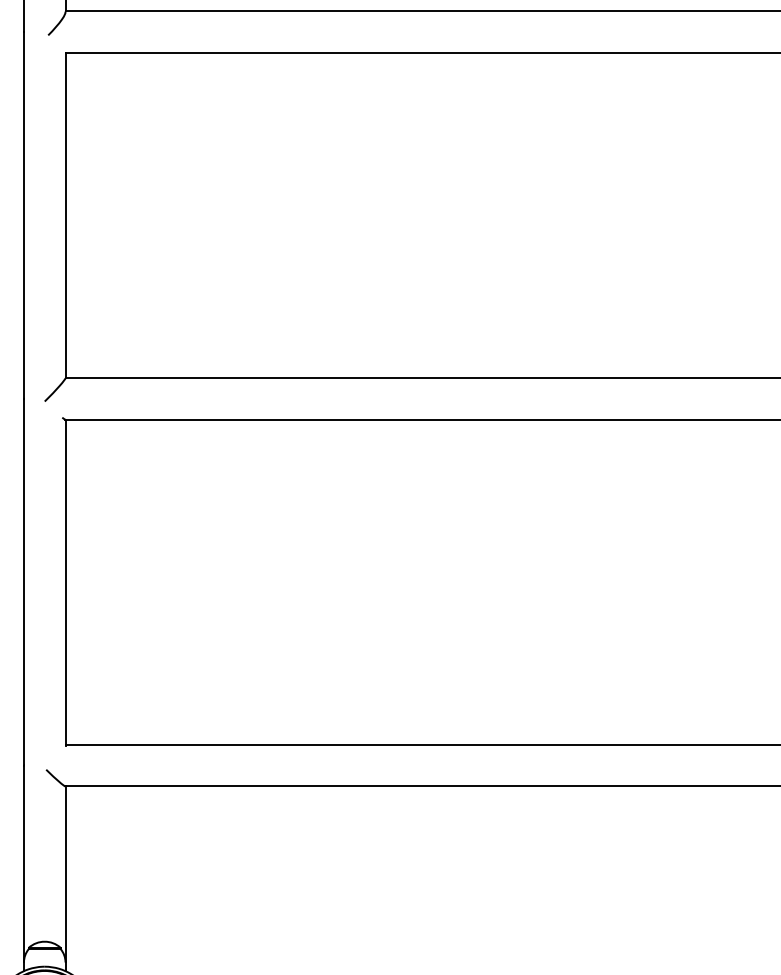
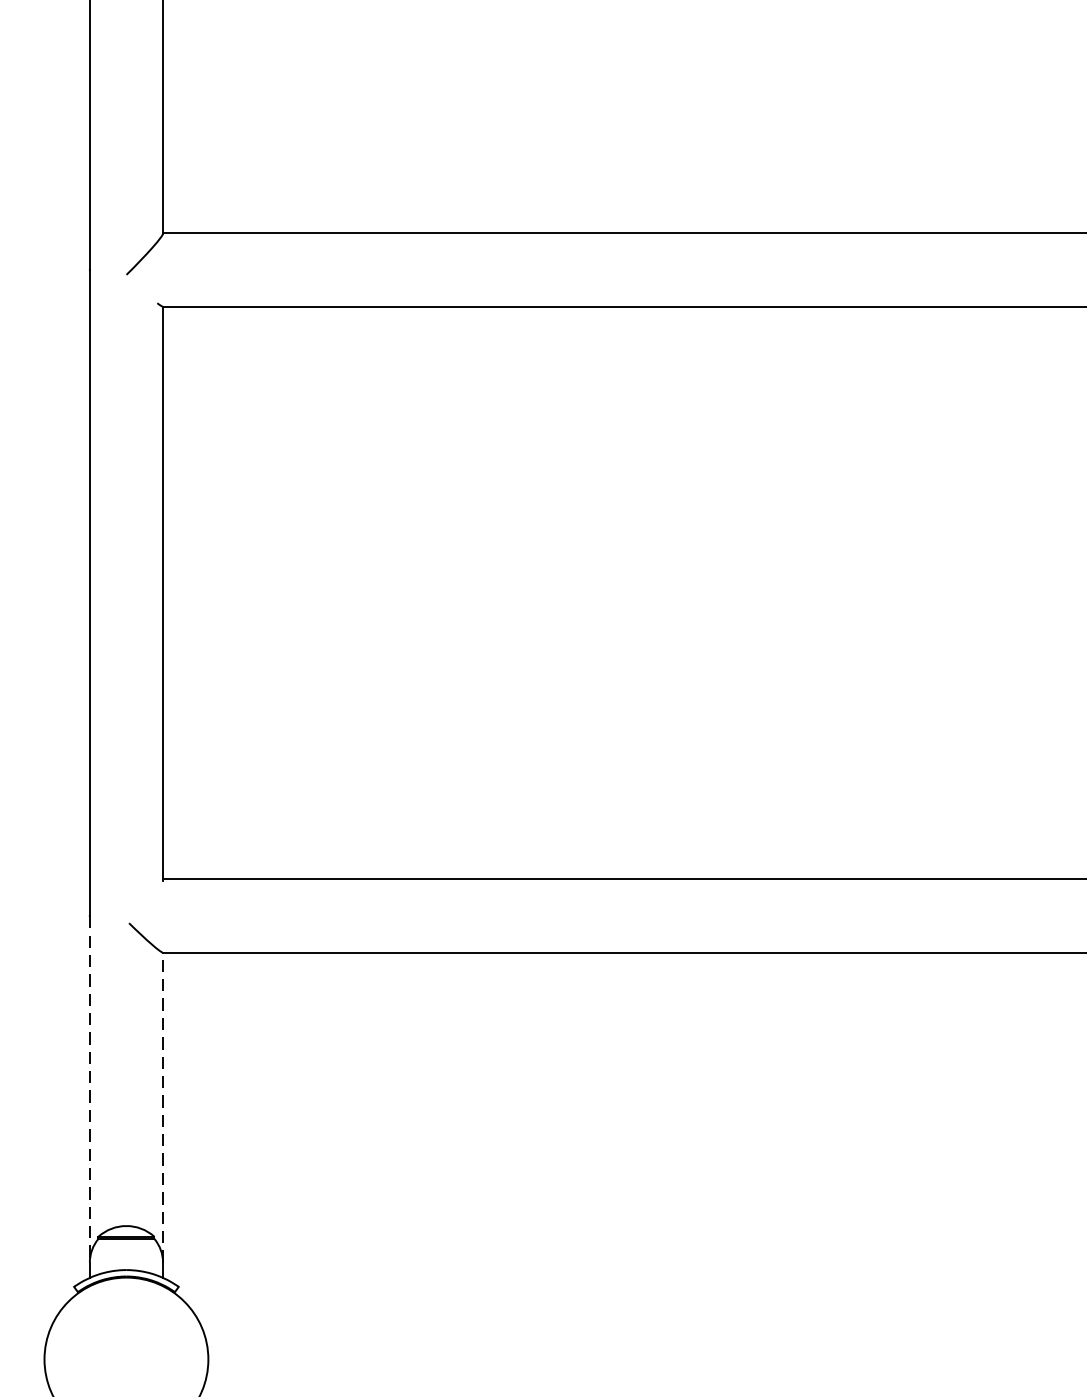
line: (23, 864) -> (89, 1090), solid -> dashed
line: (65, 873) -> (162, 1105), solid -> dashed

